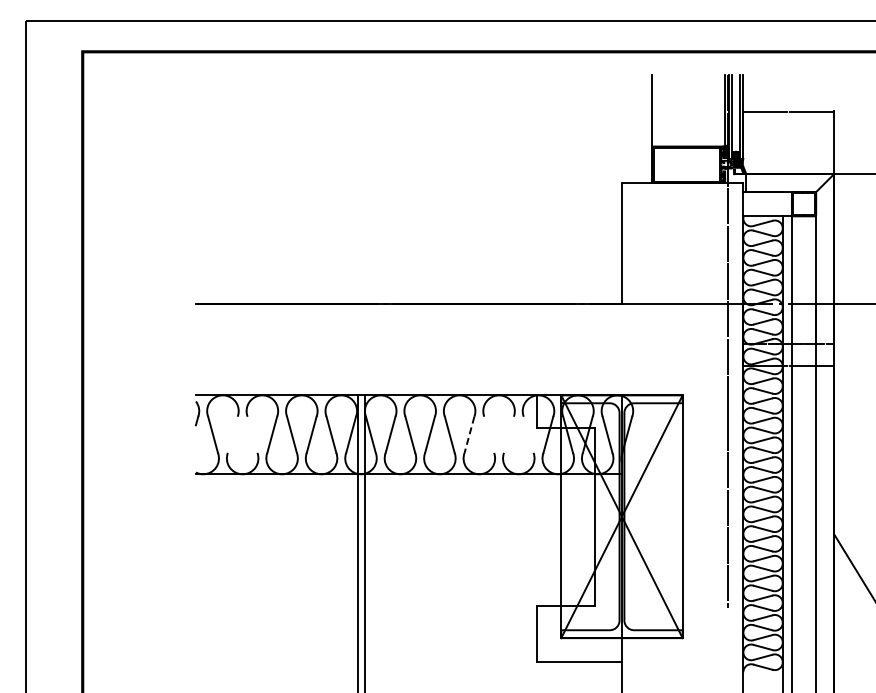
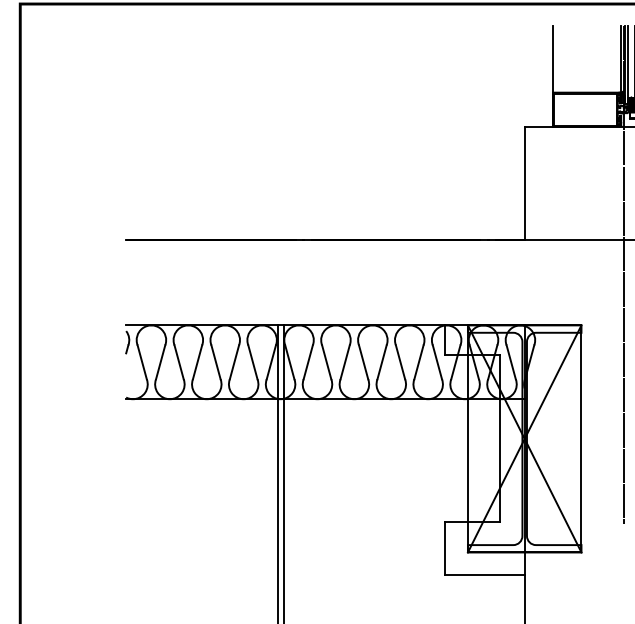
line: (232, 434) -> (160, 361), added
line: (252, 434) -> (179, 361), added
line: (469, 434) -> (382, 361), dashed -> solid
line: (489, 434) -> (400, 361), added
line: (508, 434) -> (418, 361), added
line: (528, 434) -> (437, 361), added

